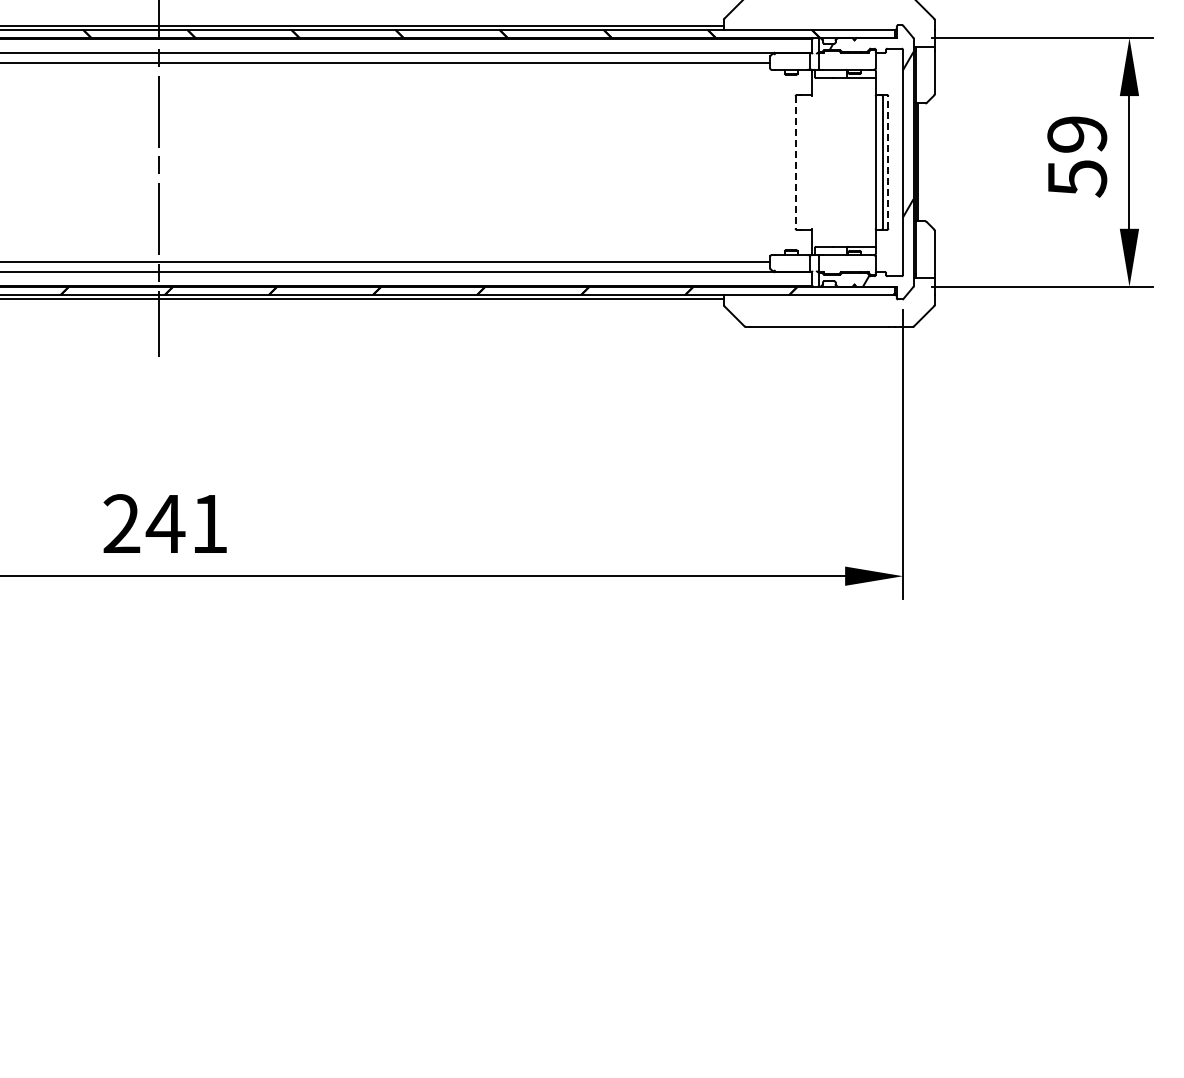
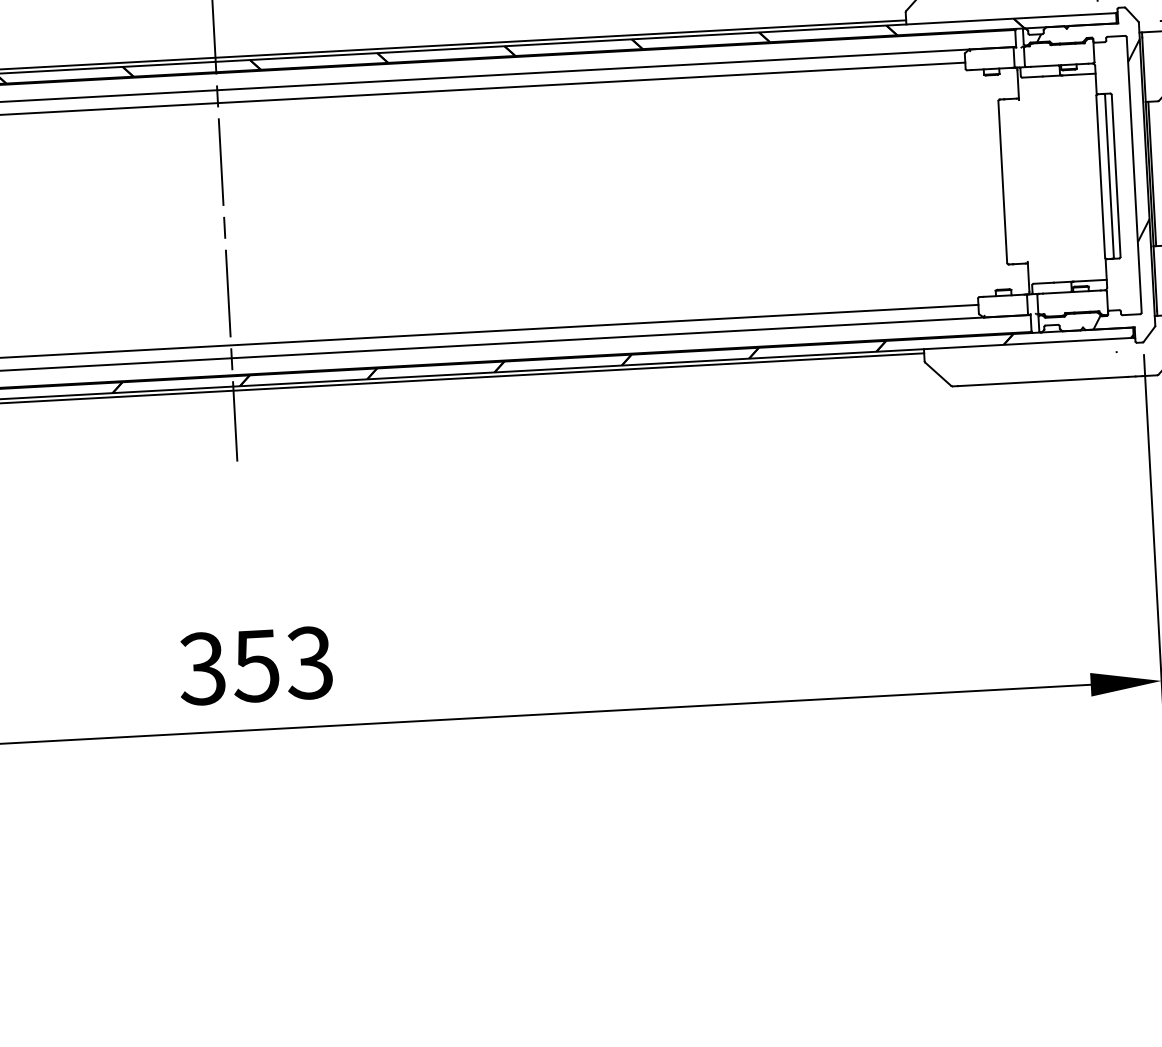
line: (888, 161) -> (1116, 174), dashed -> solid
line: (795, 162) -> (1002, 182), dashed -> solid
text: (164, 523) -> (254, 665), 241 -> 353

